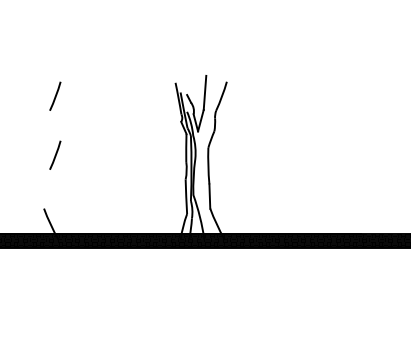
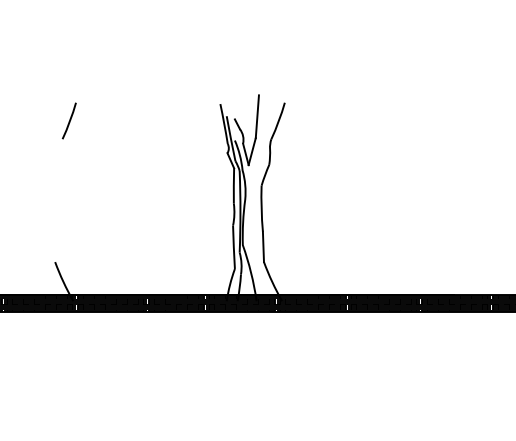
line: (55, 154) -> (69, 194), removed

